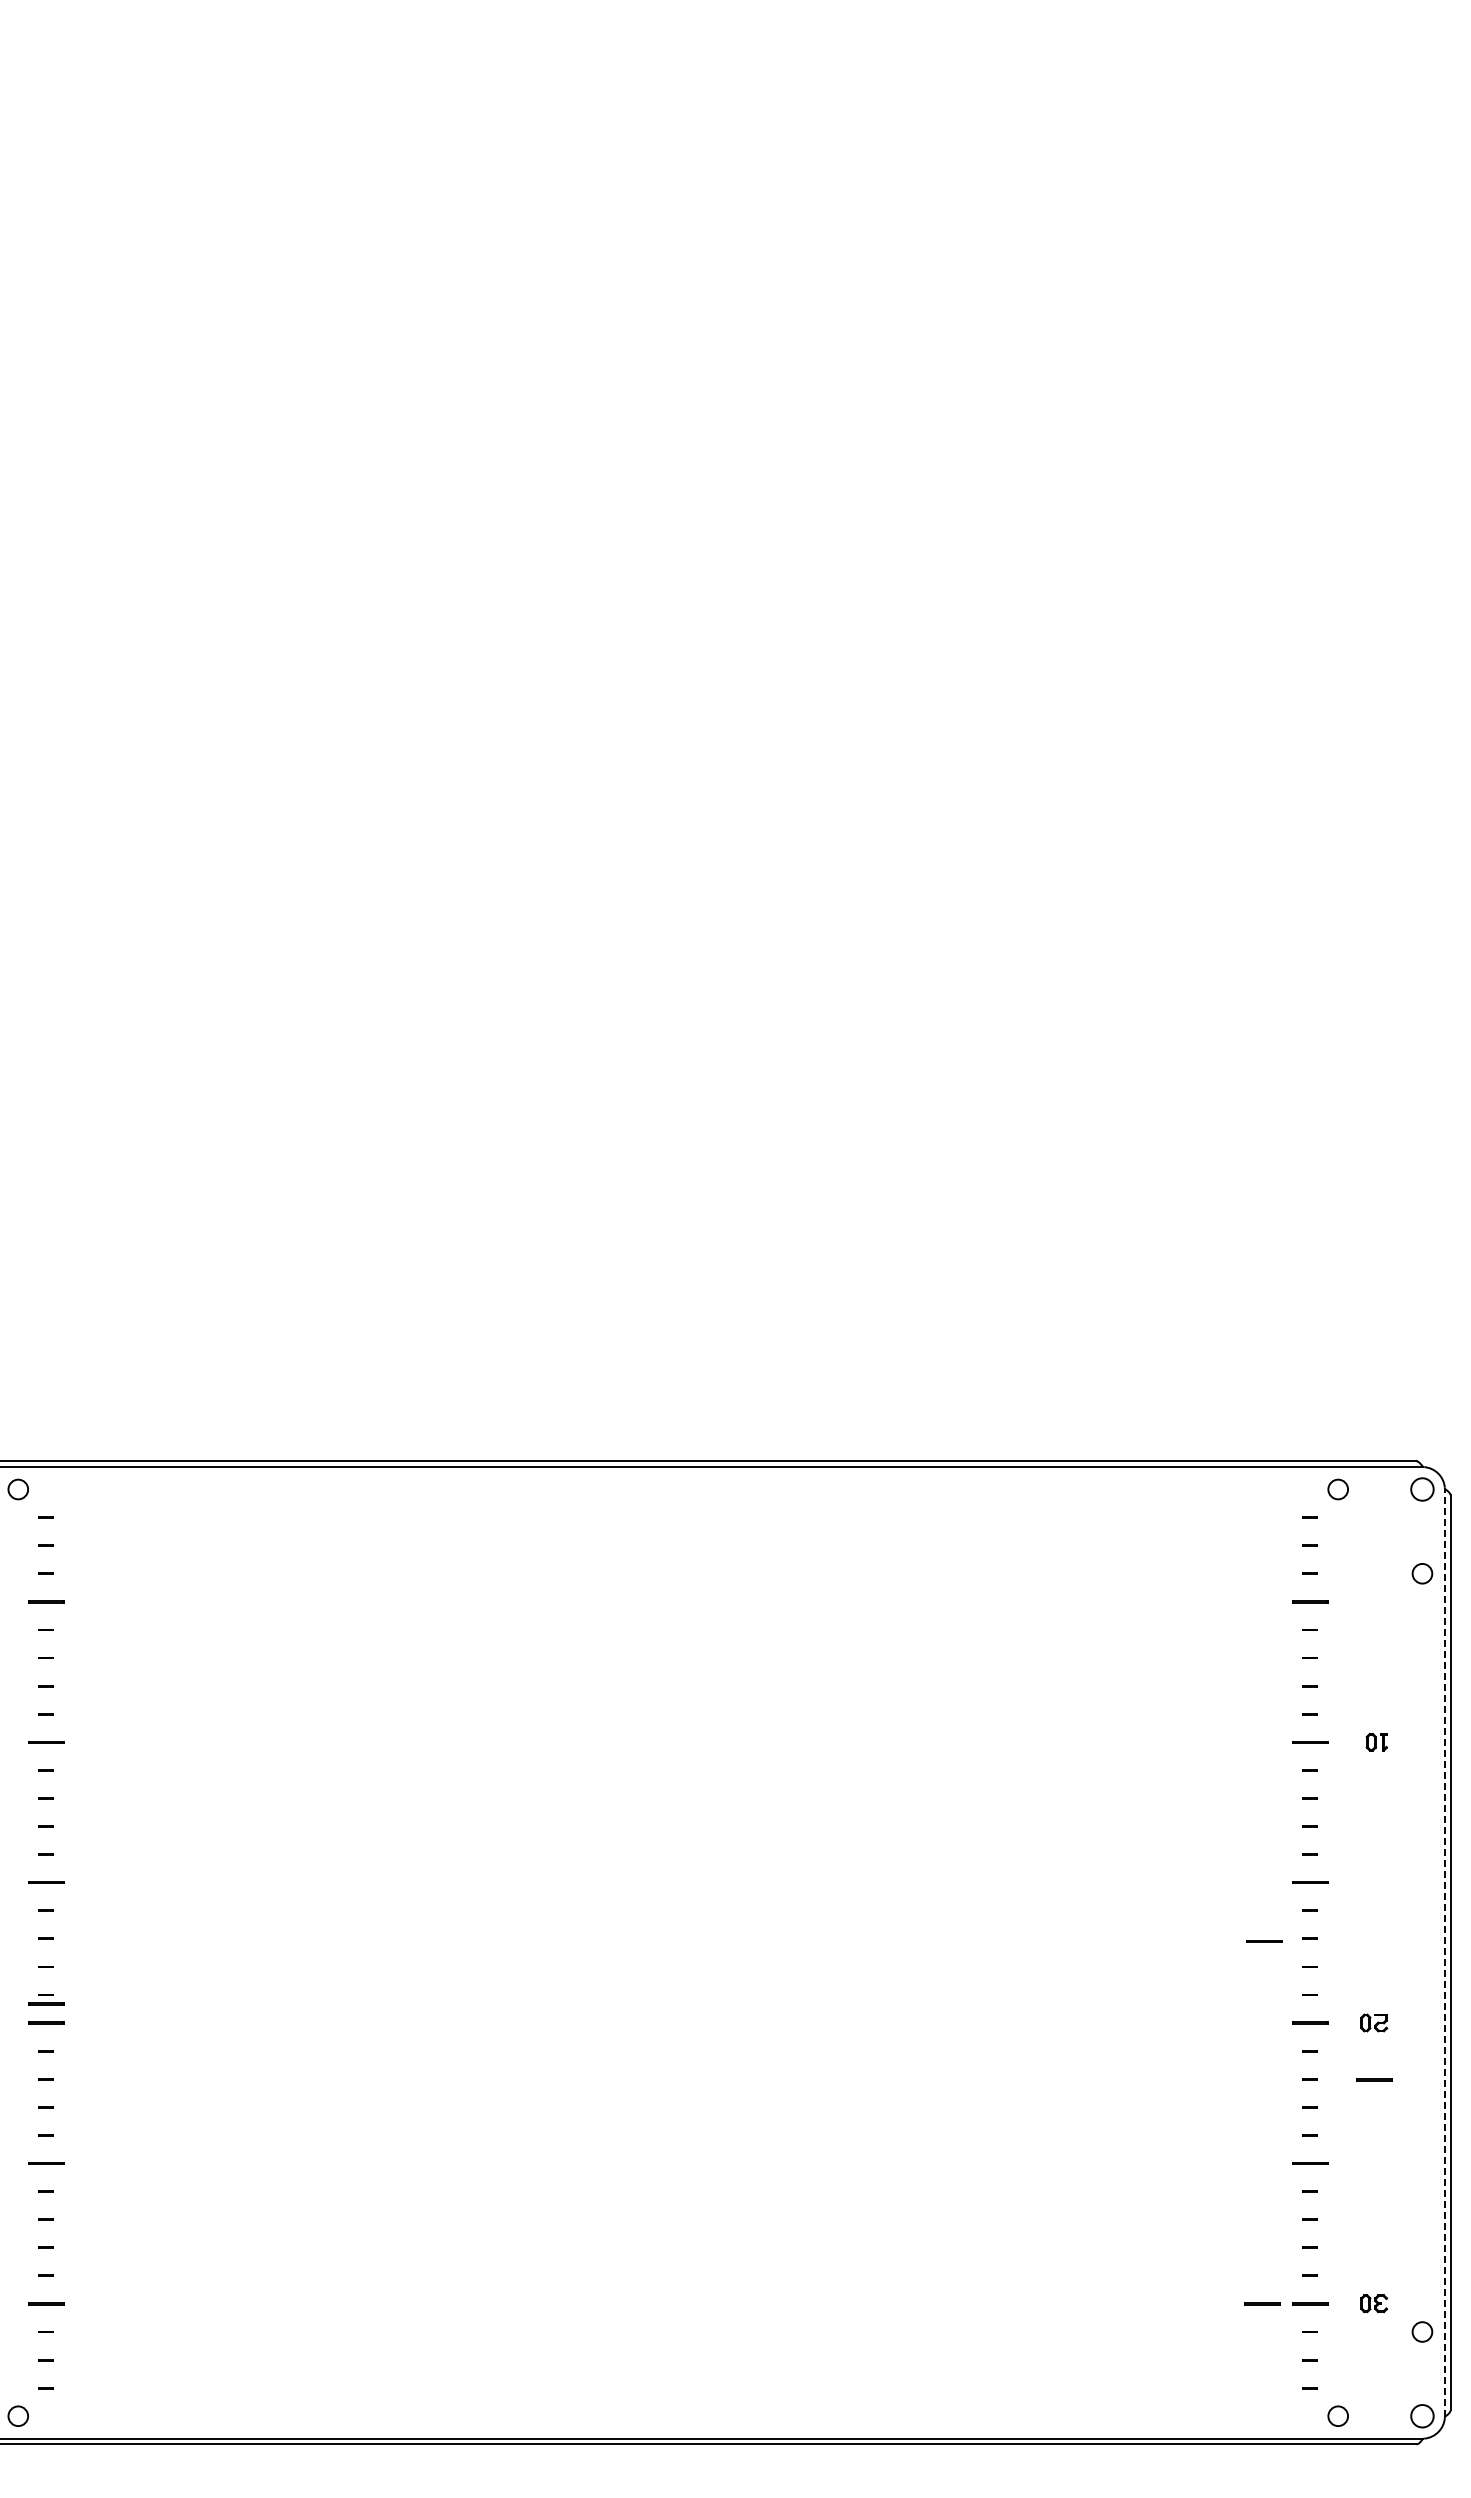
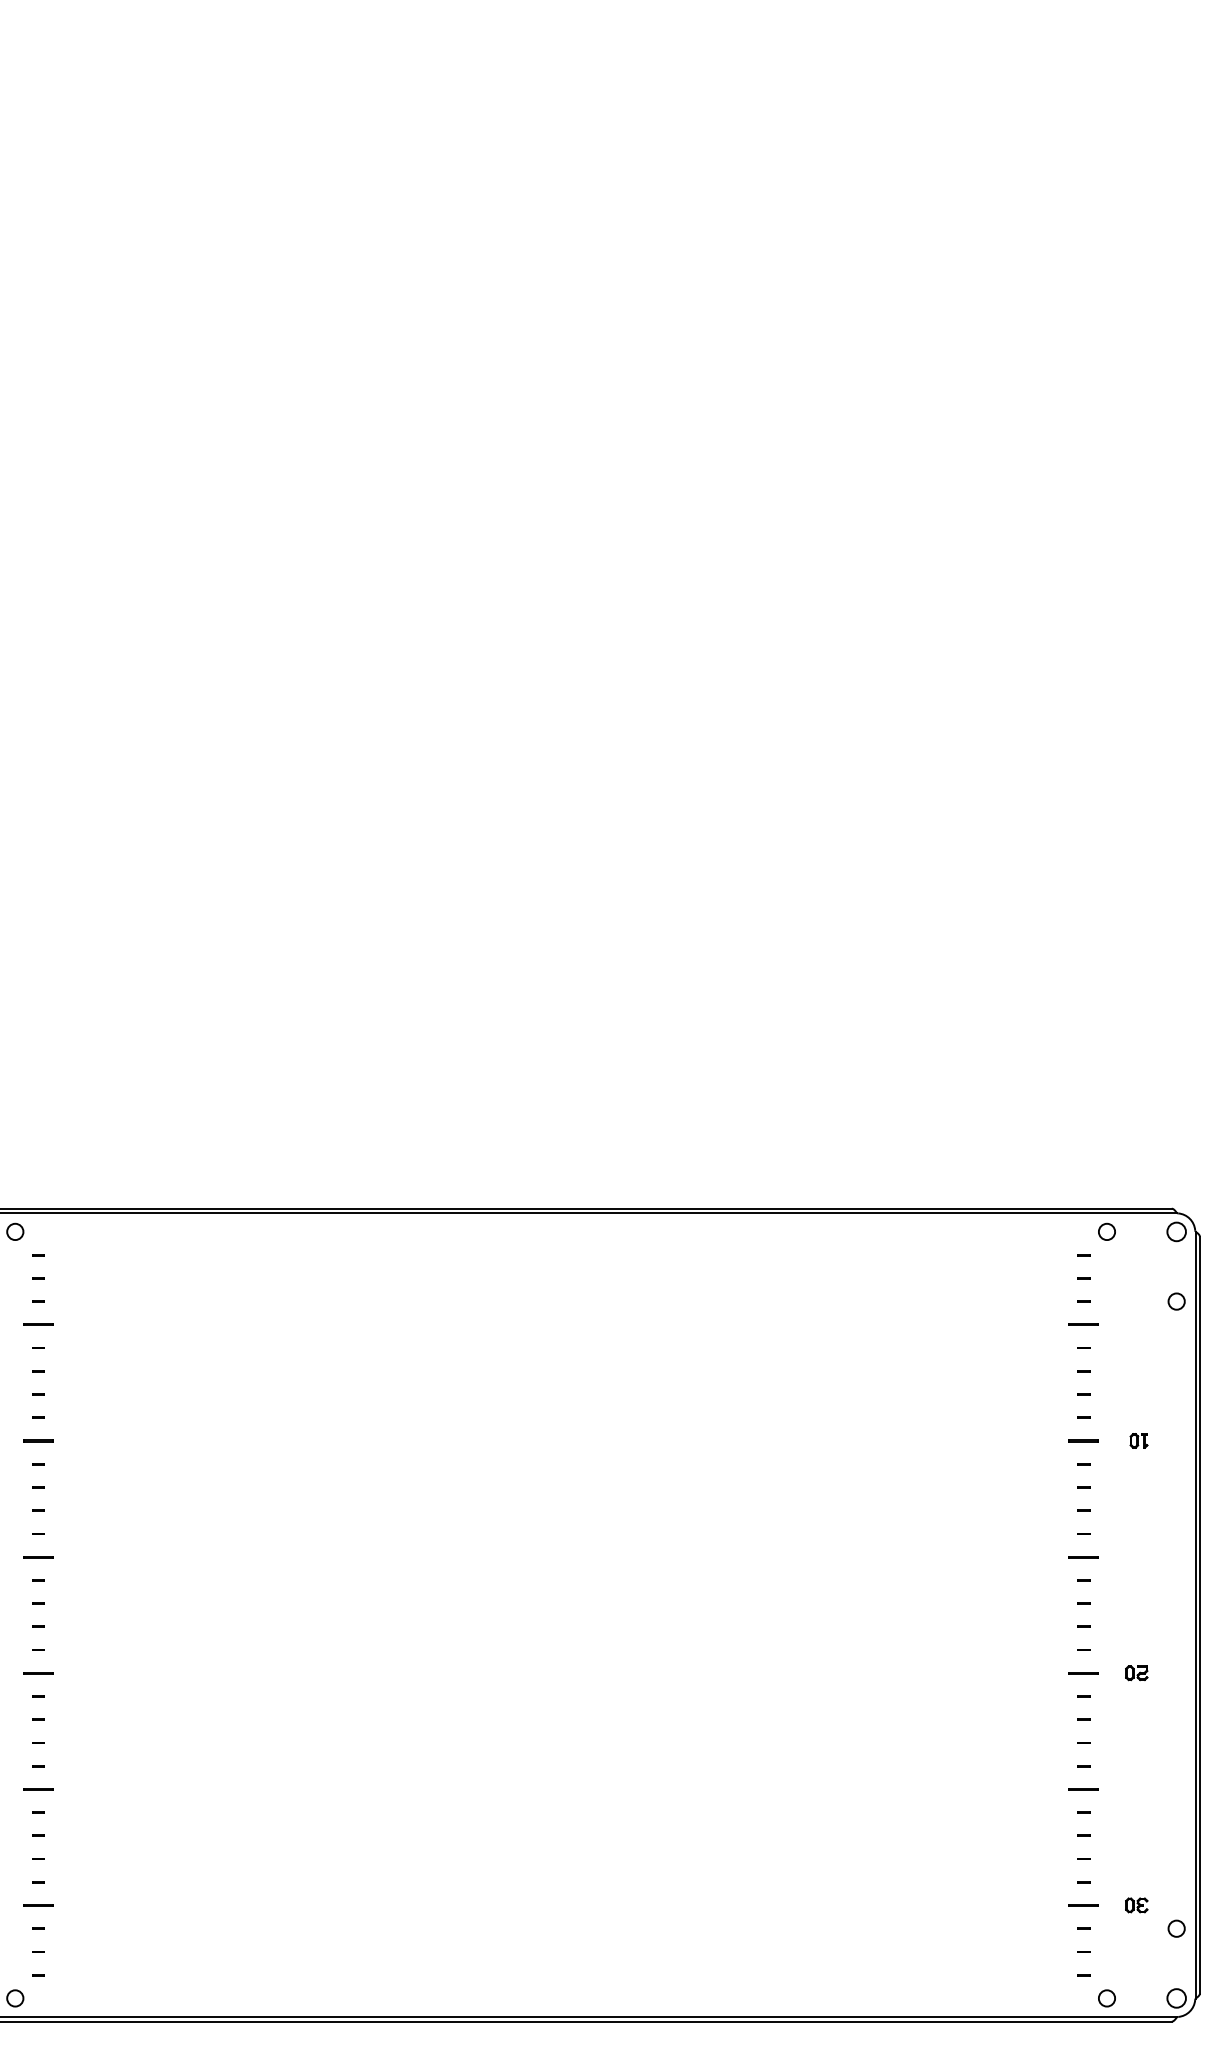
line: (1264, 1941) -> (1046, 1605), removed
line: (1445, 1952) -> (1195, 1614), dashed -> solid
line: (46, 2003) -> (38, 1657), removed
line: (1374, 2079) -> (1137, 1719), removed
line: (1262, 2303) -> (1044, 1905), removed

